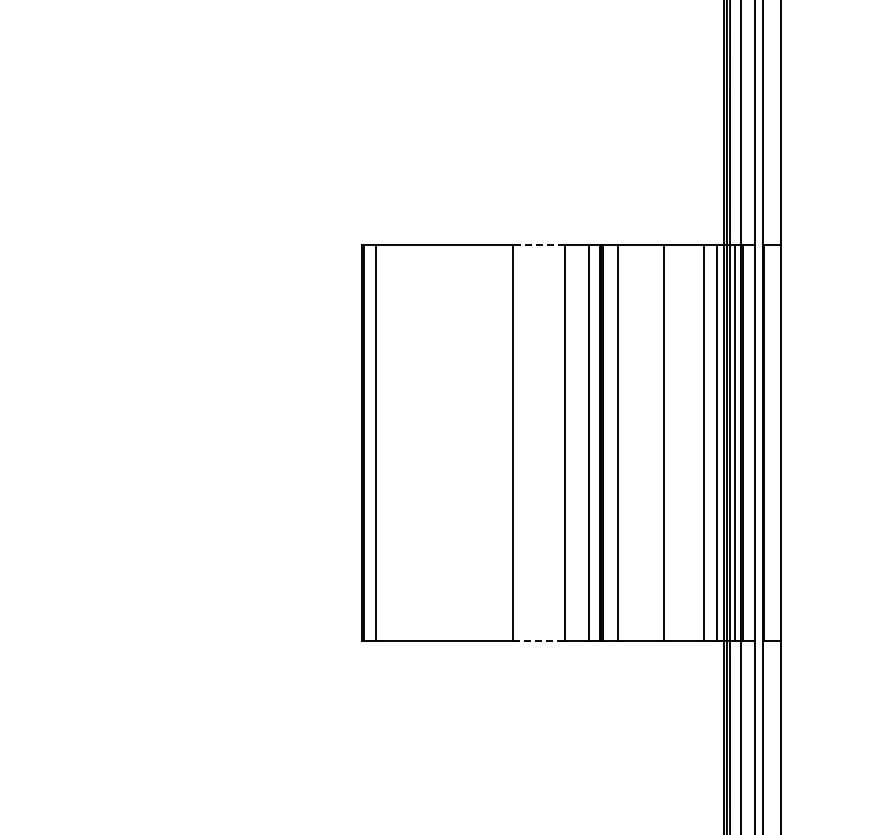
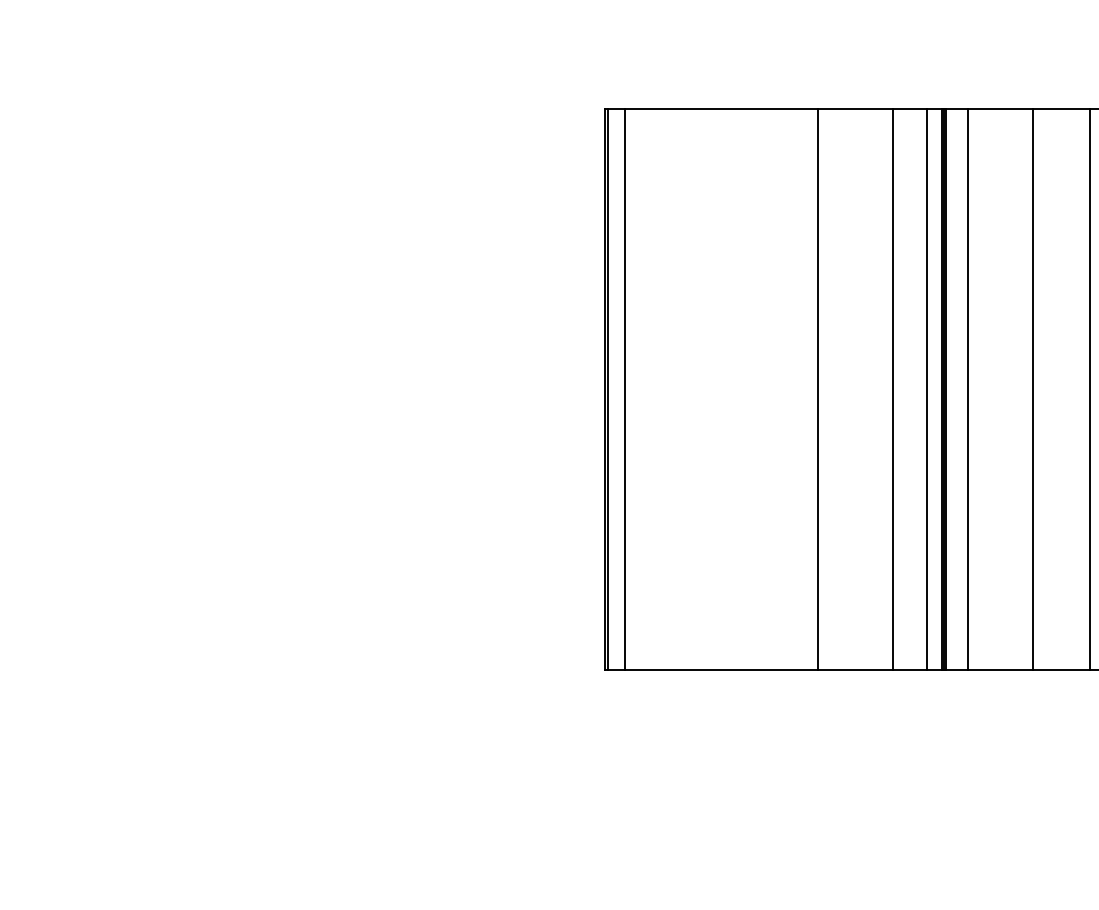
line: (538, 245) -> (854, 108), dashed -> solid
line: (539, 641) -> (856, 670), dashed -> solid

